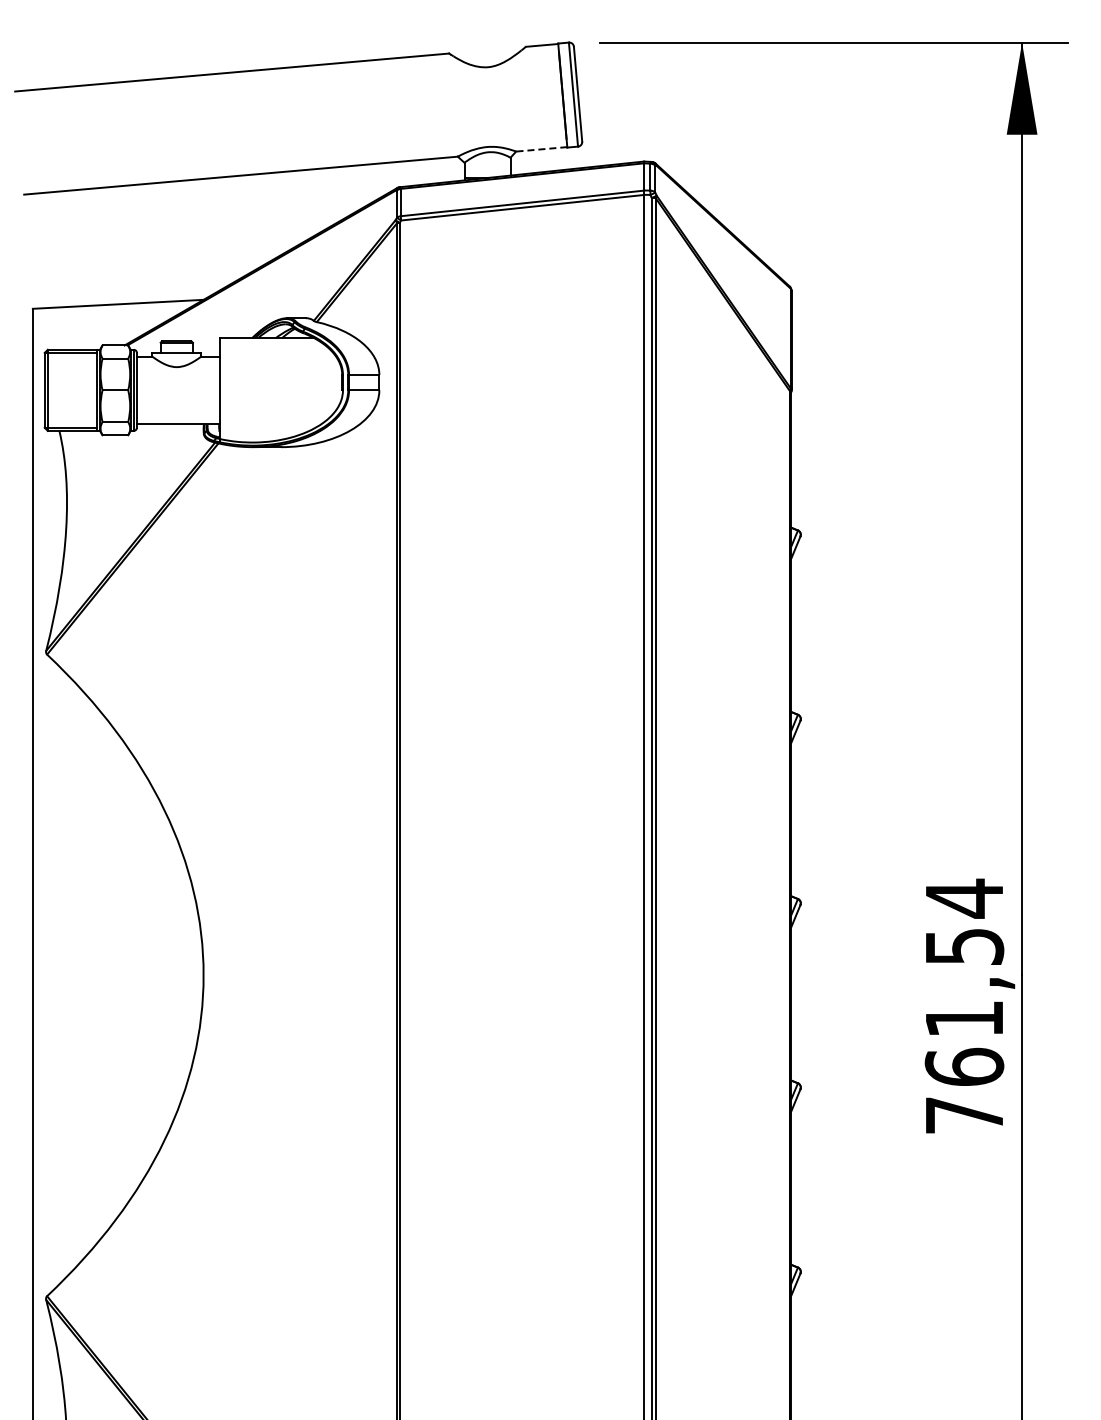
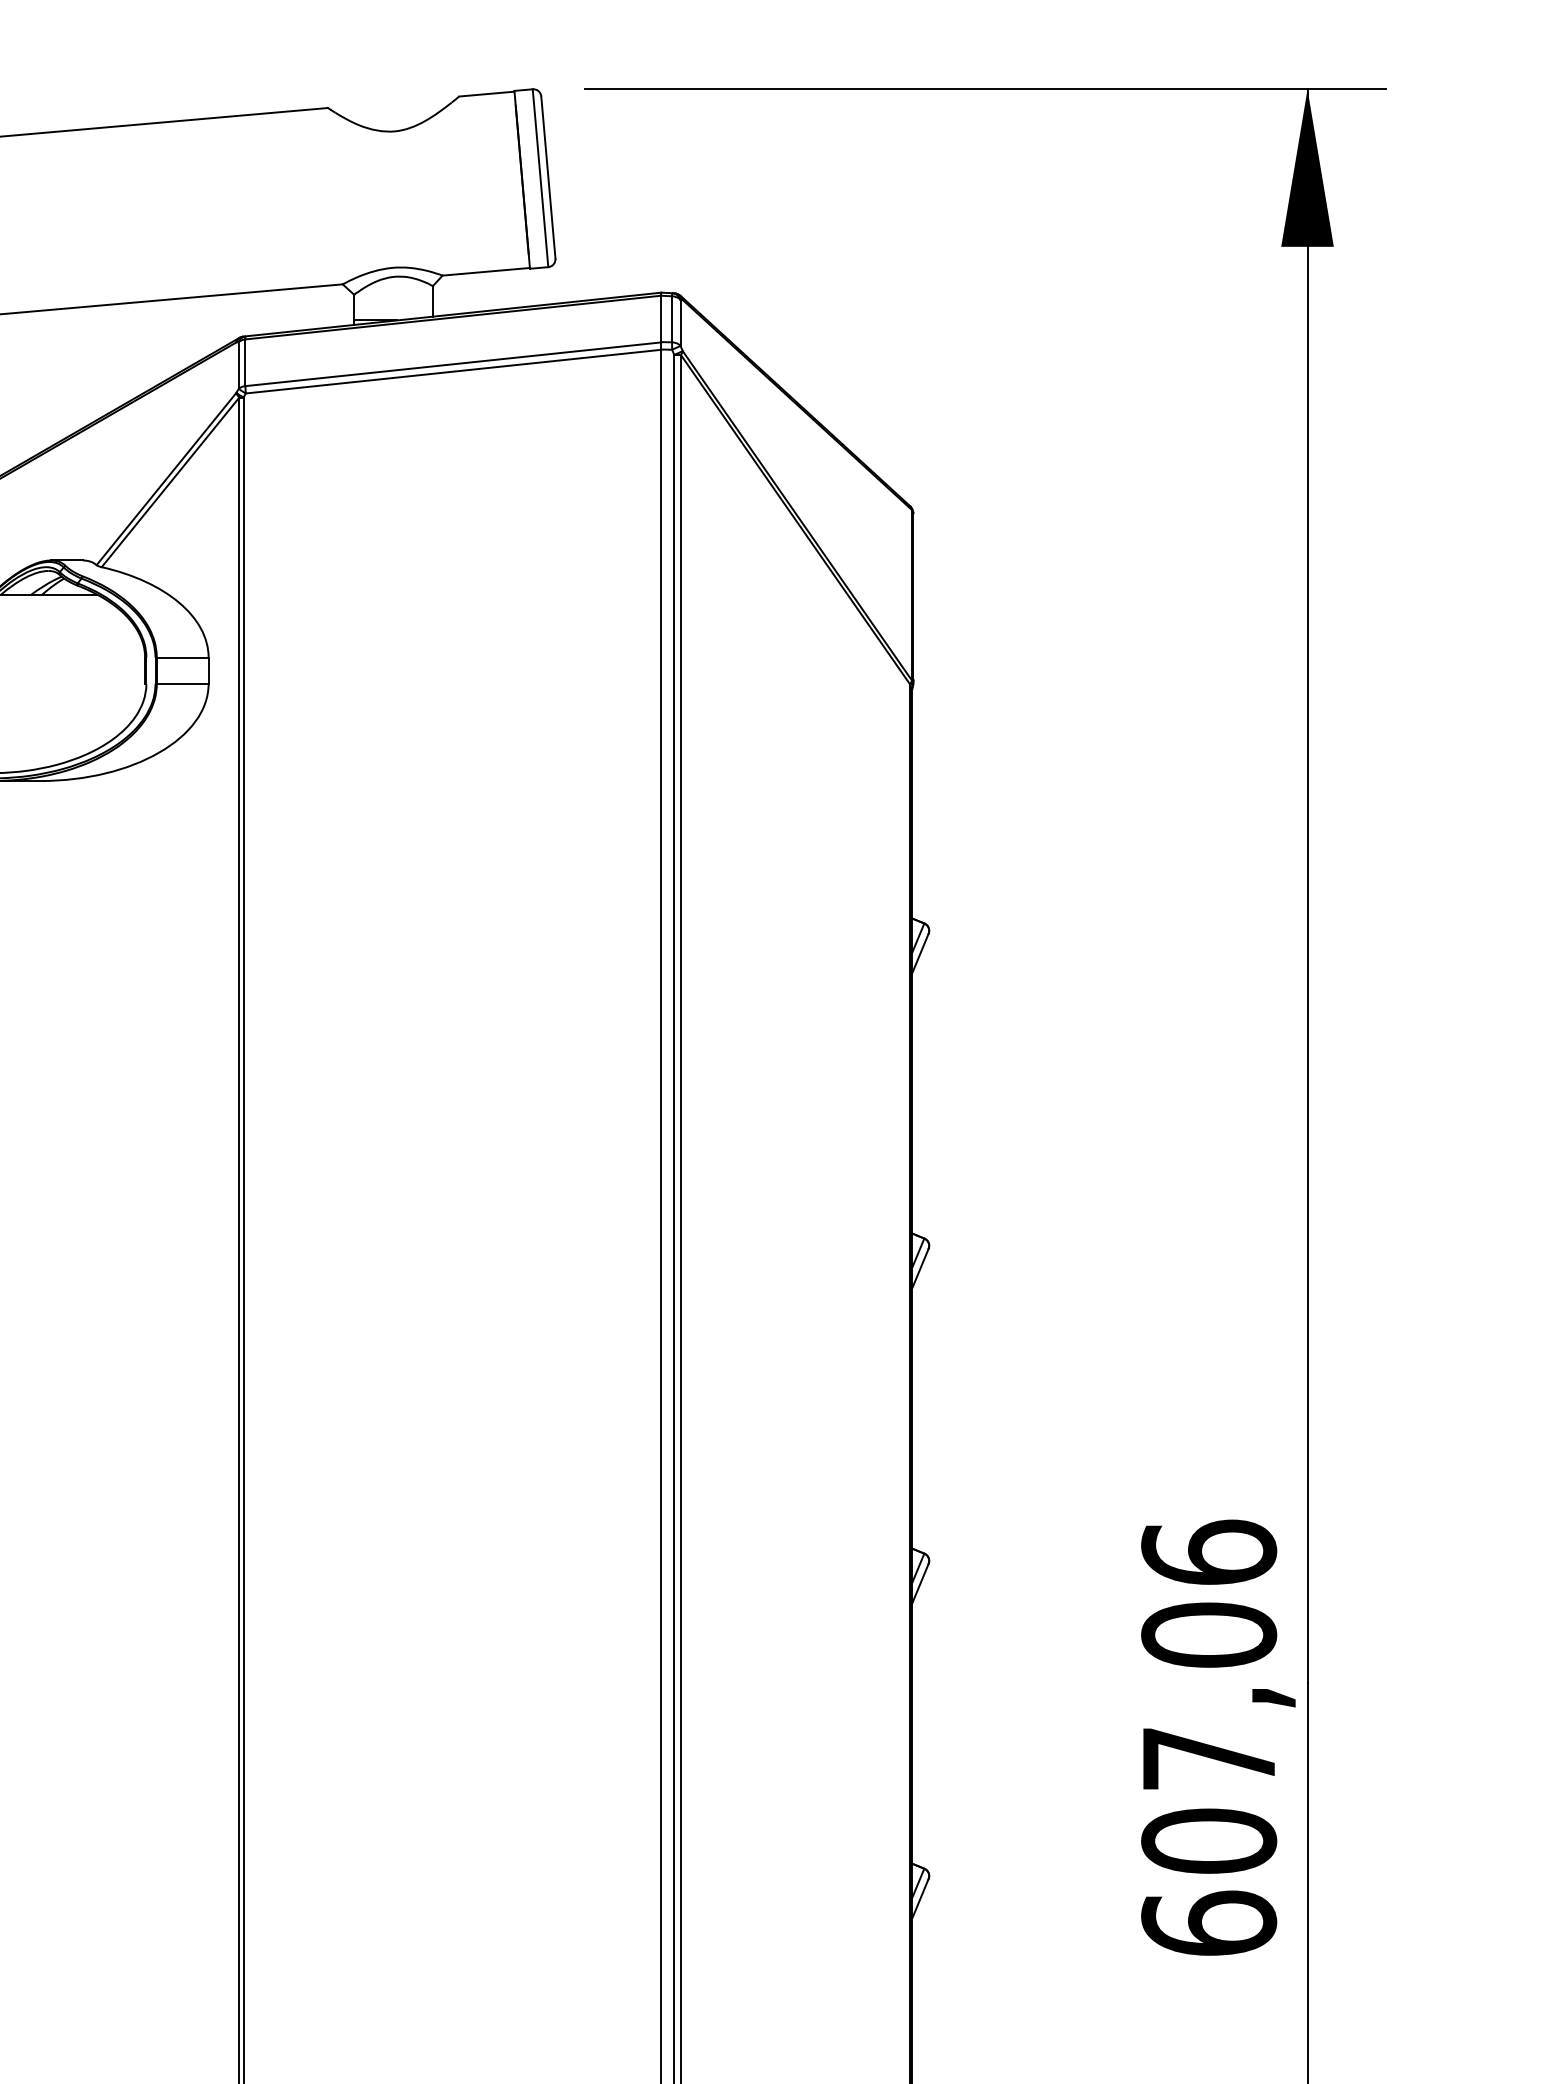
line: (541, 149) -> (485, 272), dashed -> solid
text: (964, 1006) -> (1209, 1737), 761,54 -> 607,06

